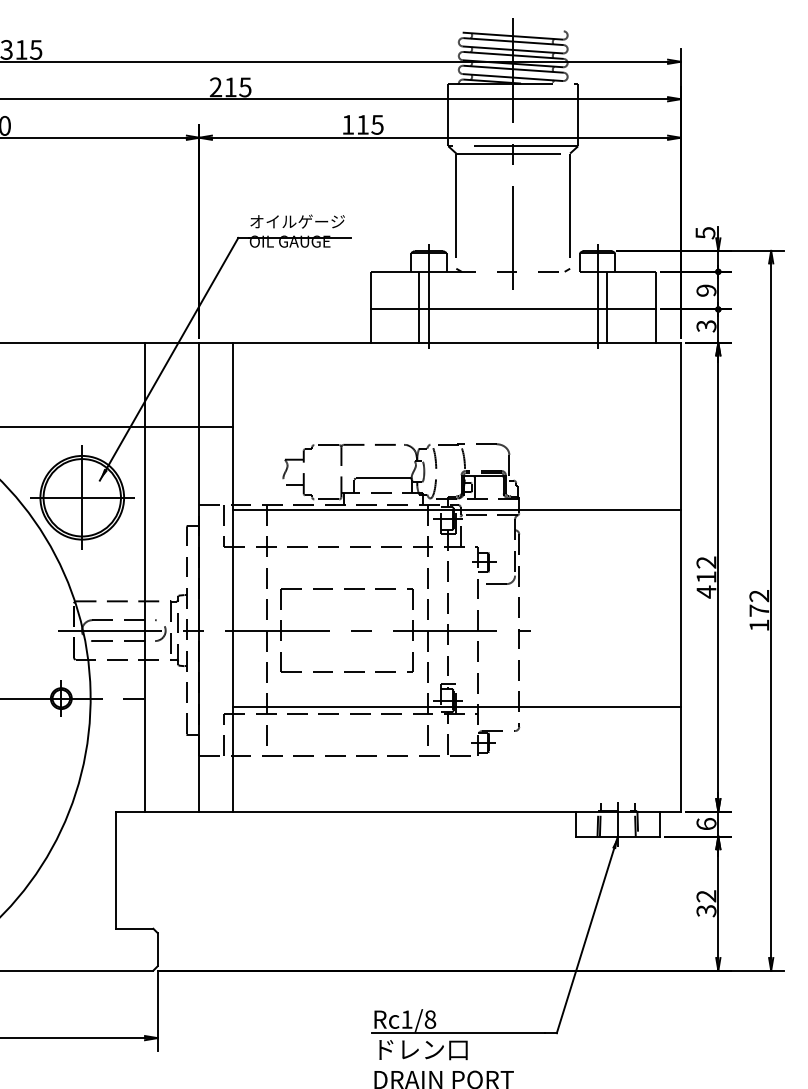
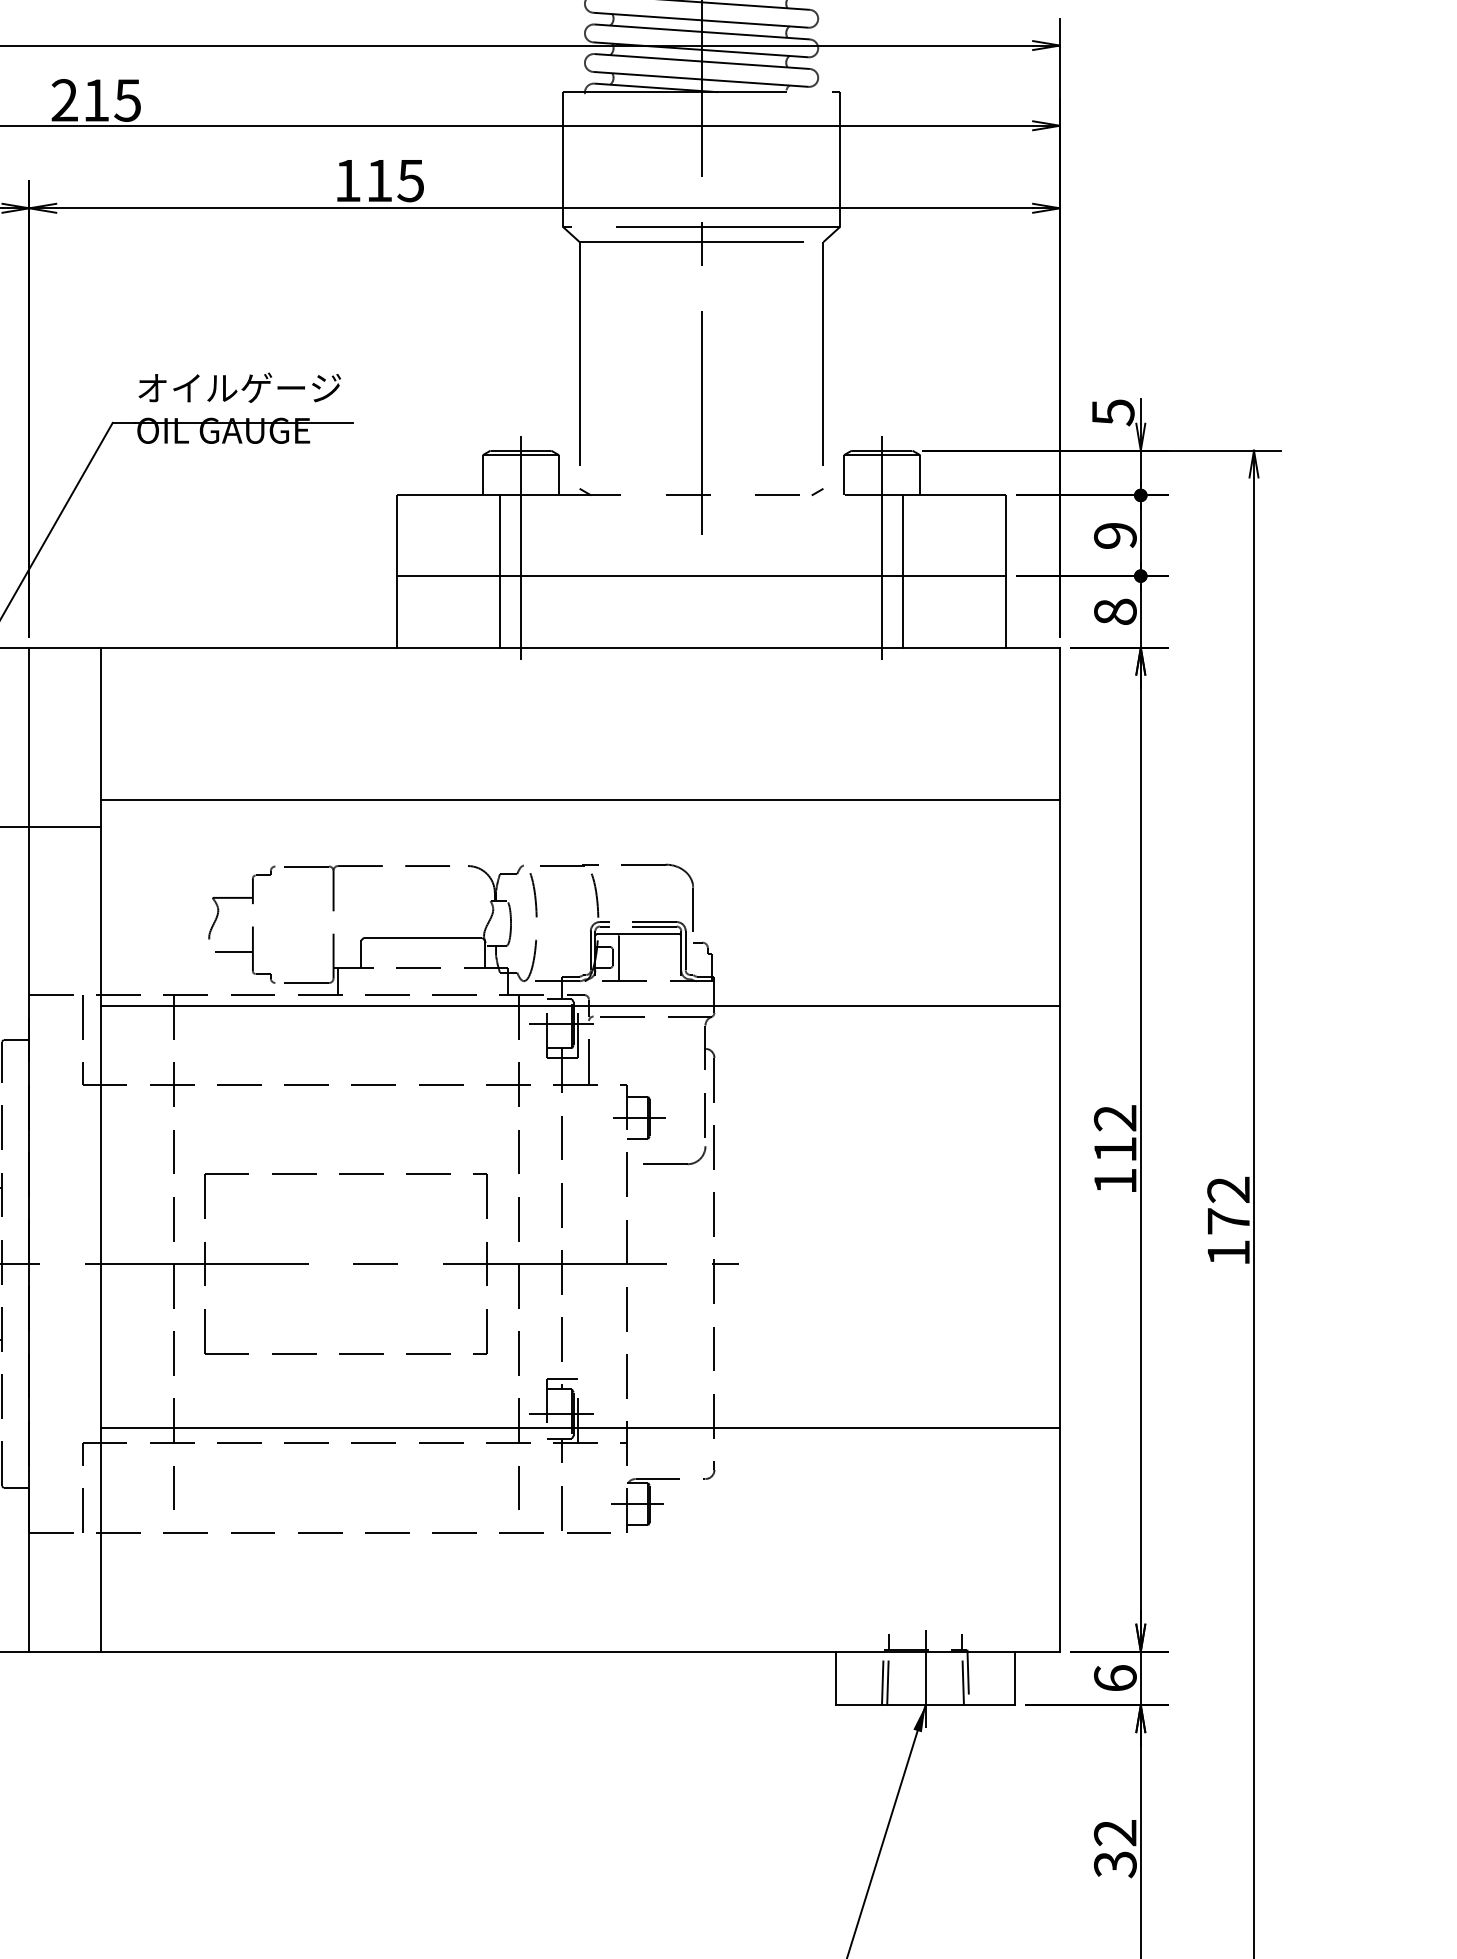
text: (706, 326) -> (1115, 612), 3 -> 8
line: (456, 414) -> (580, 801), added
text: (706, 591) -> (1115, 1180), 412 -> 112

